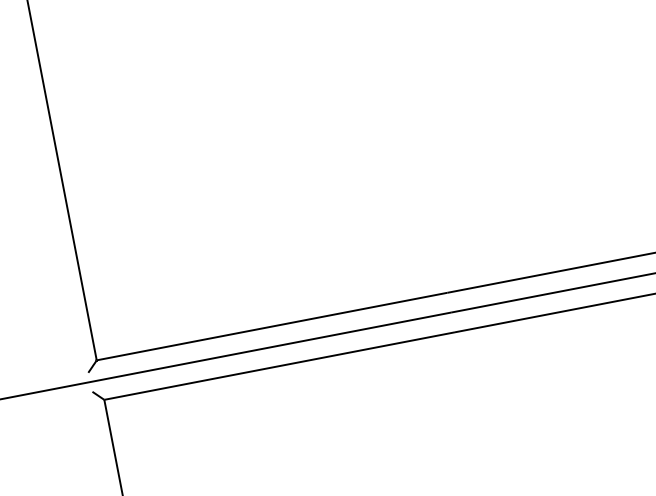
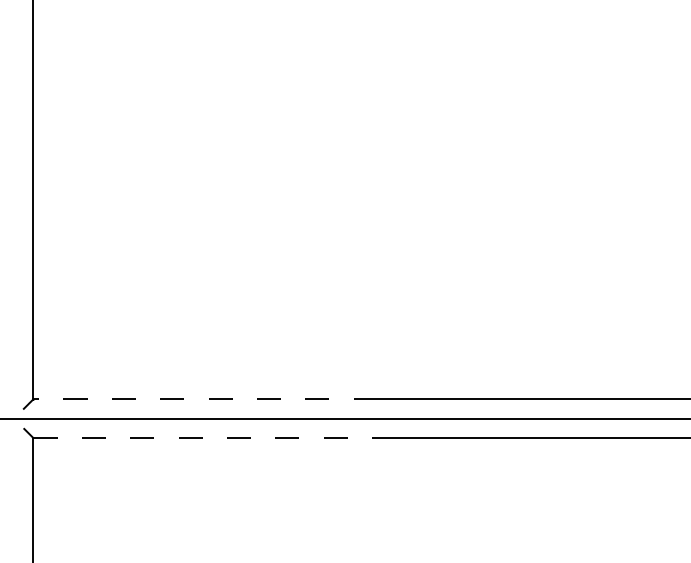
line: (271, 326) -> (205, 399), solid -> dashed
line: (280, 366) -> (206, 438), solid -> dashed

